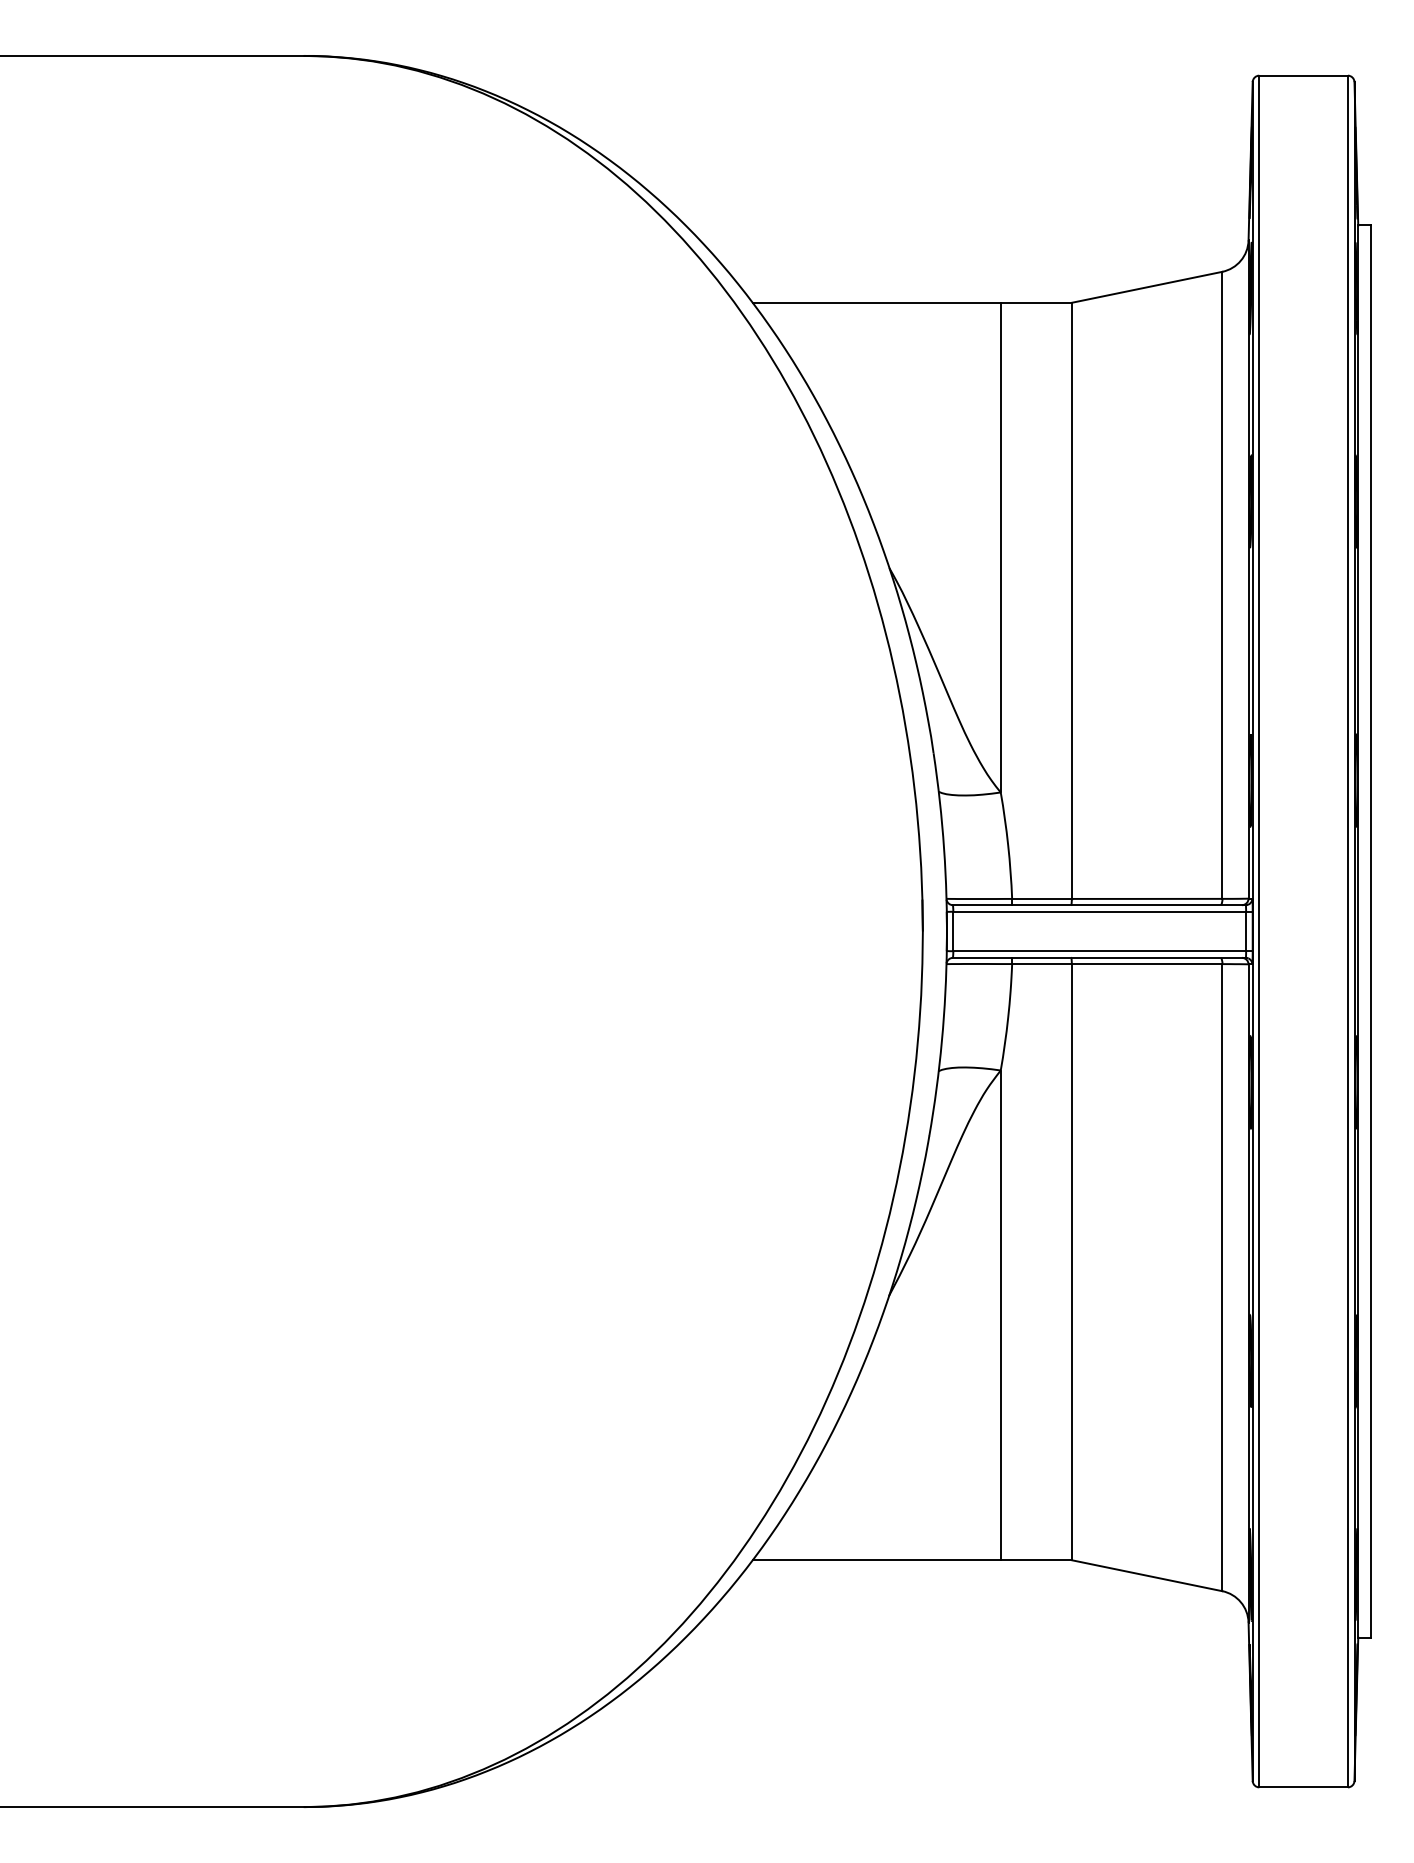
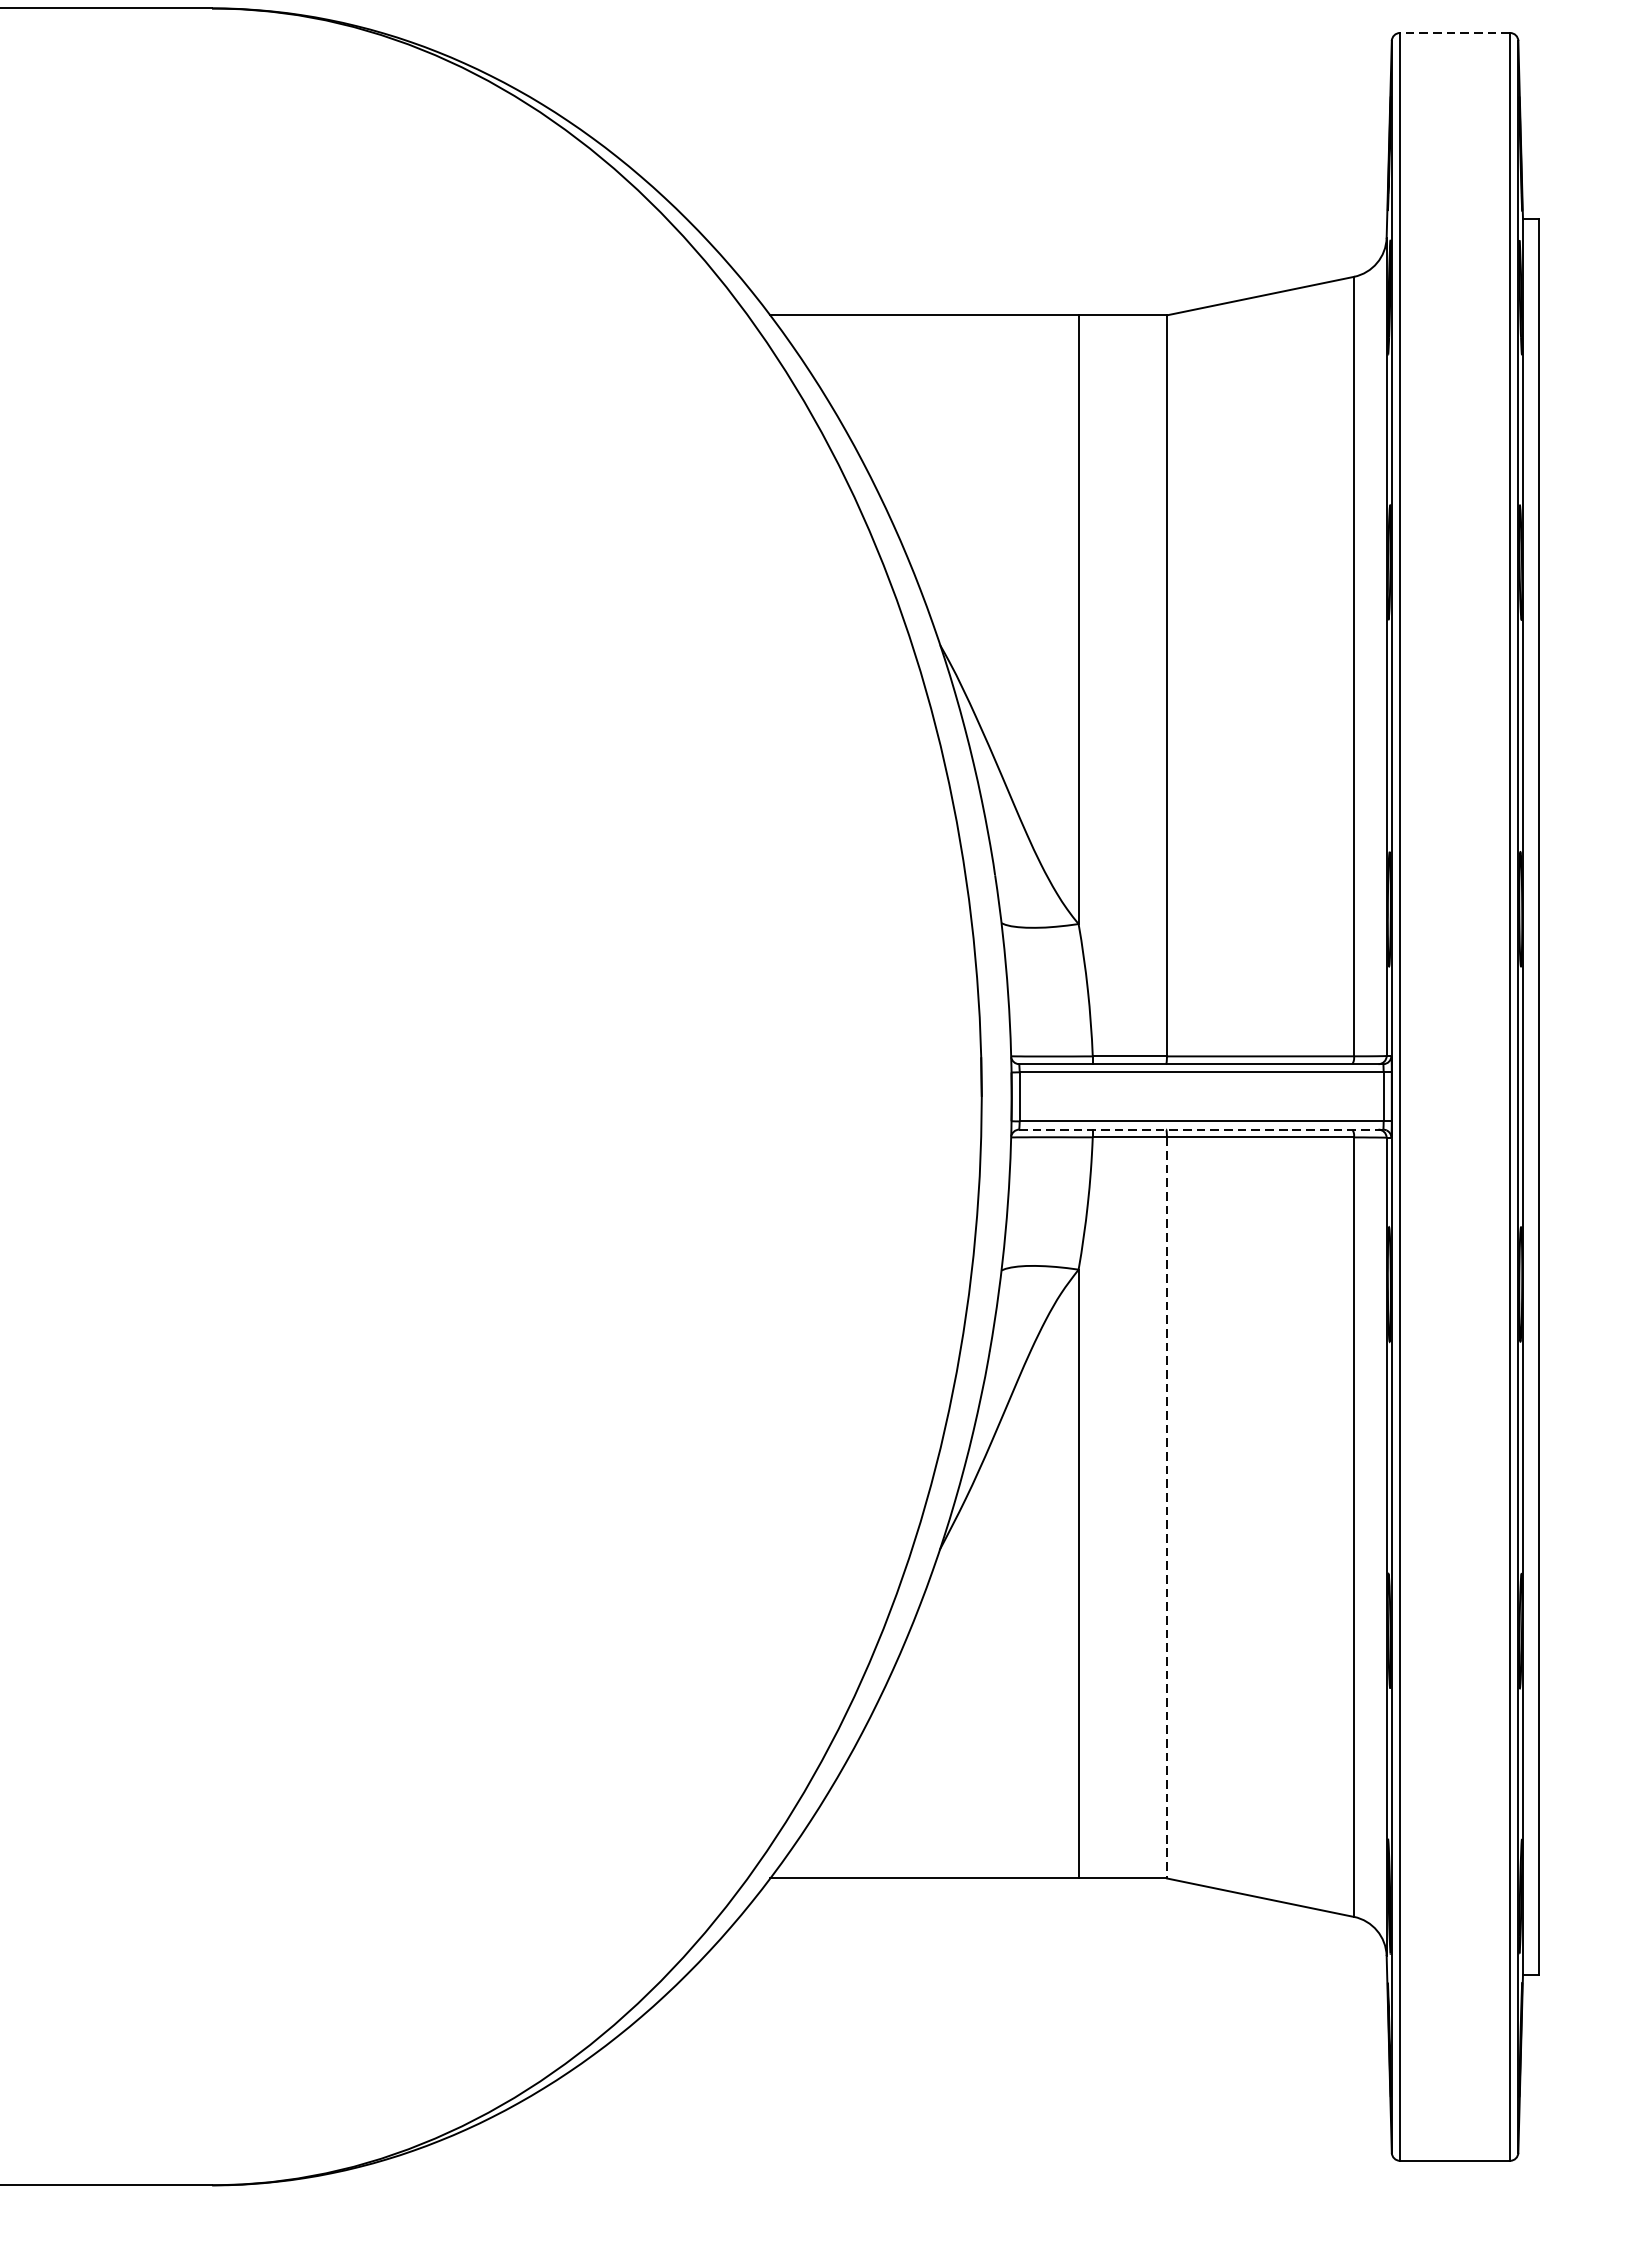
line: (1303, 75) -> (1454, 32), solid -> dashed
line: (1098, 957) -> (1200, 1129), solid -> dashed
line: (1071, 1262) -> (1166, 1508), solid -> dashed

